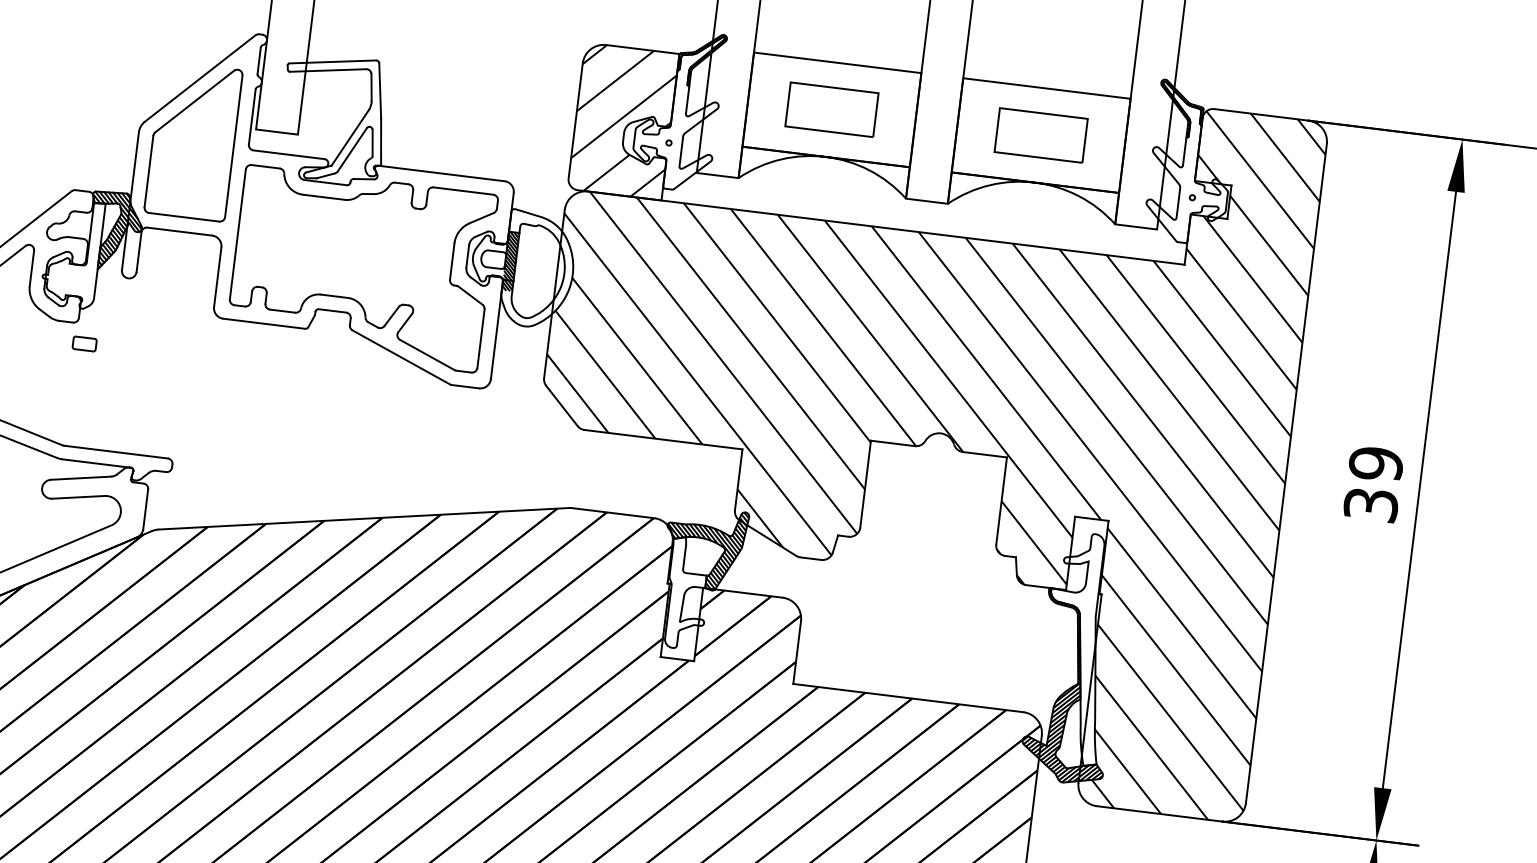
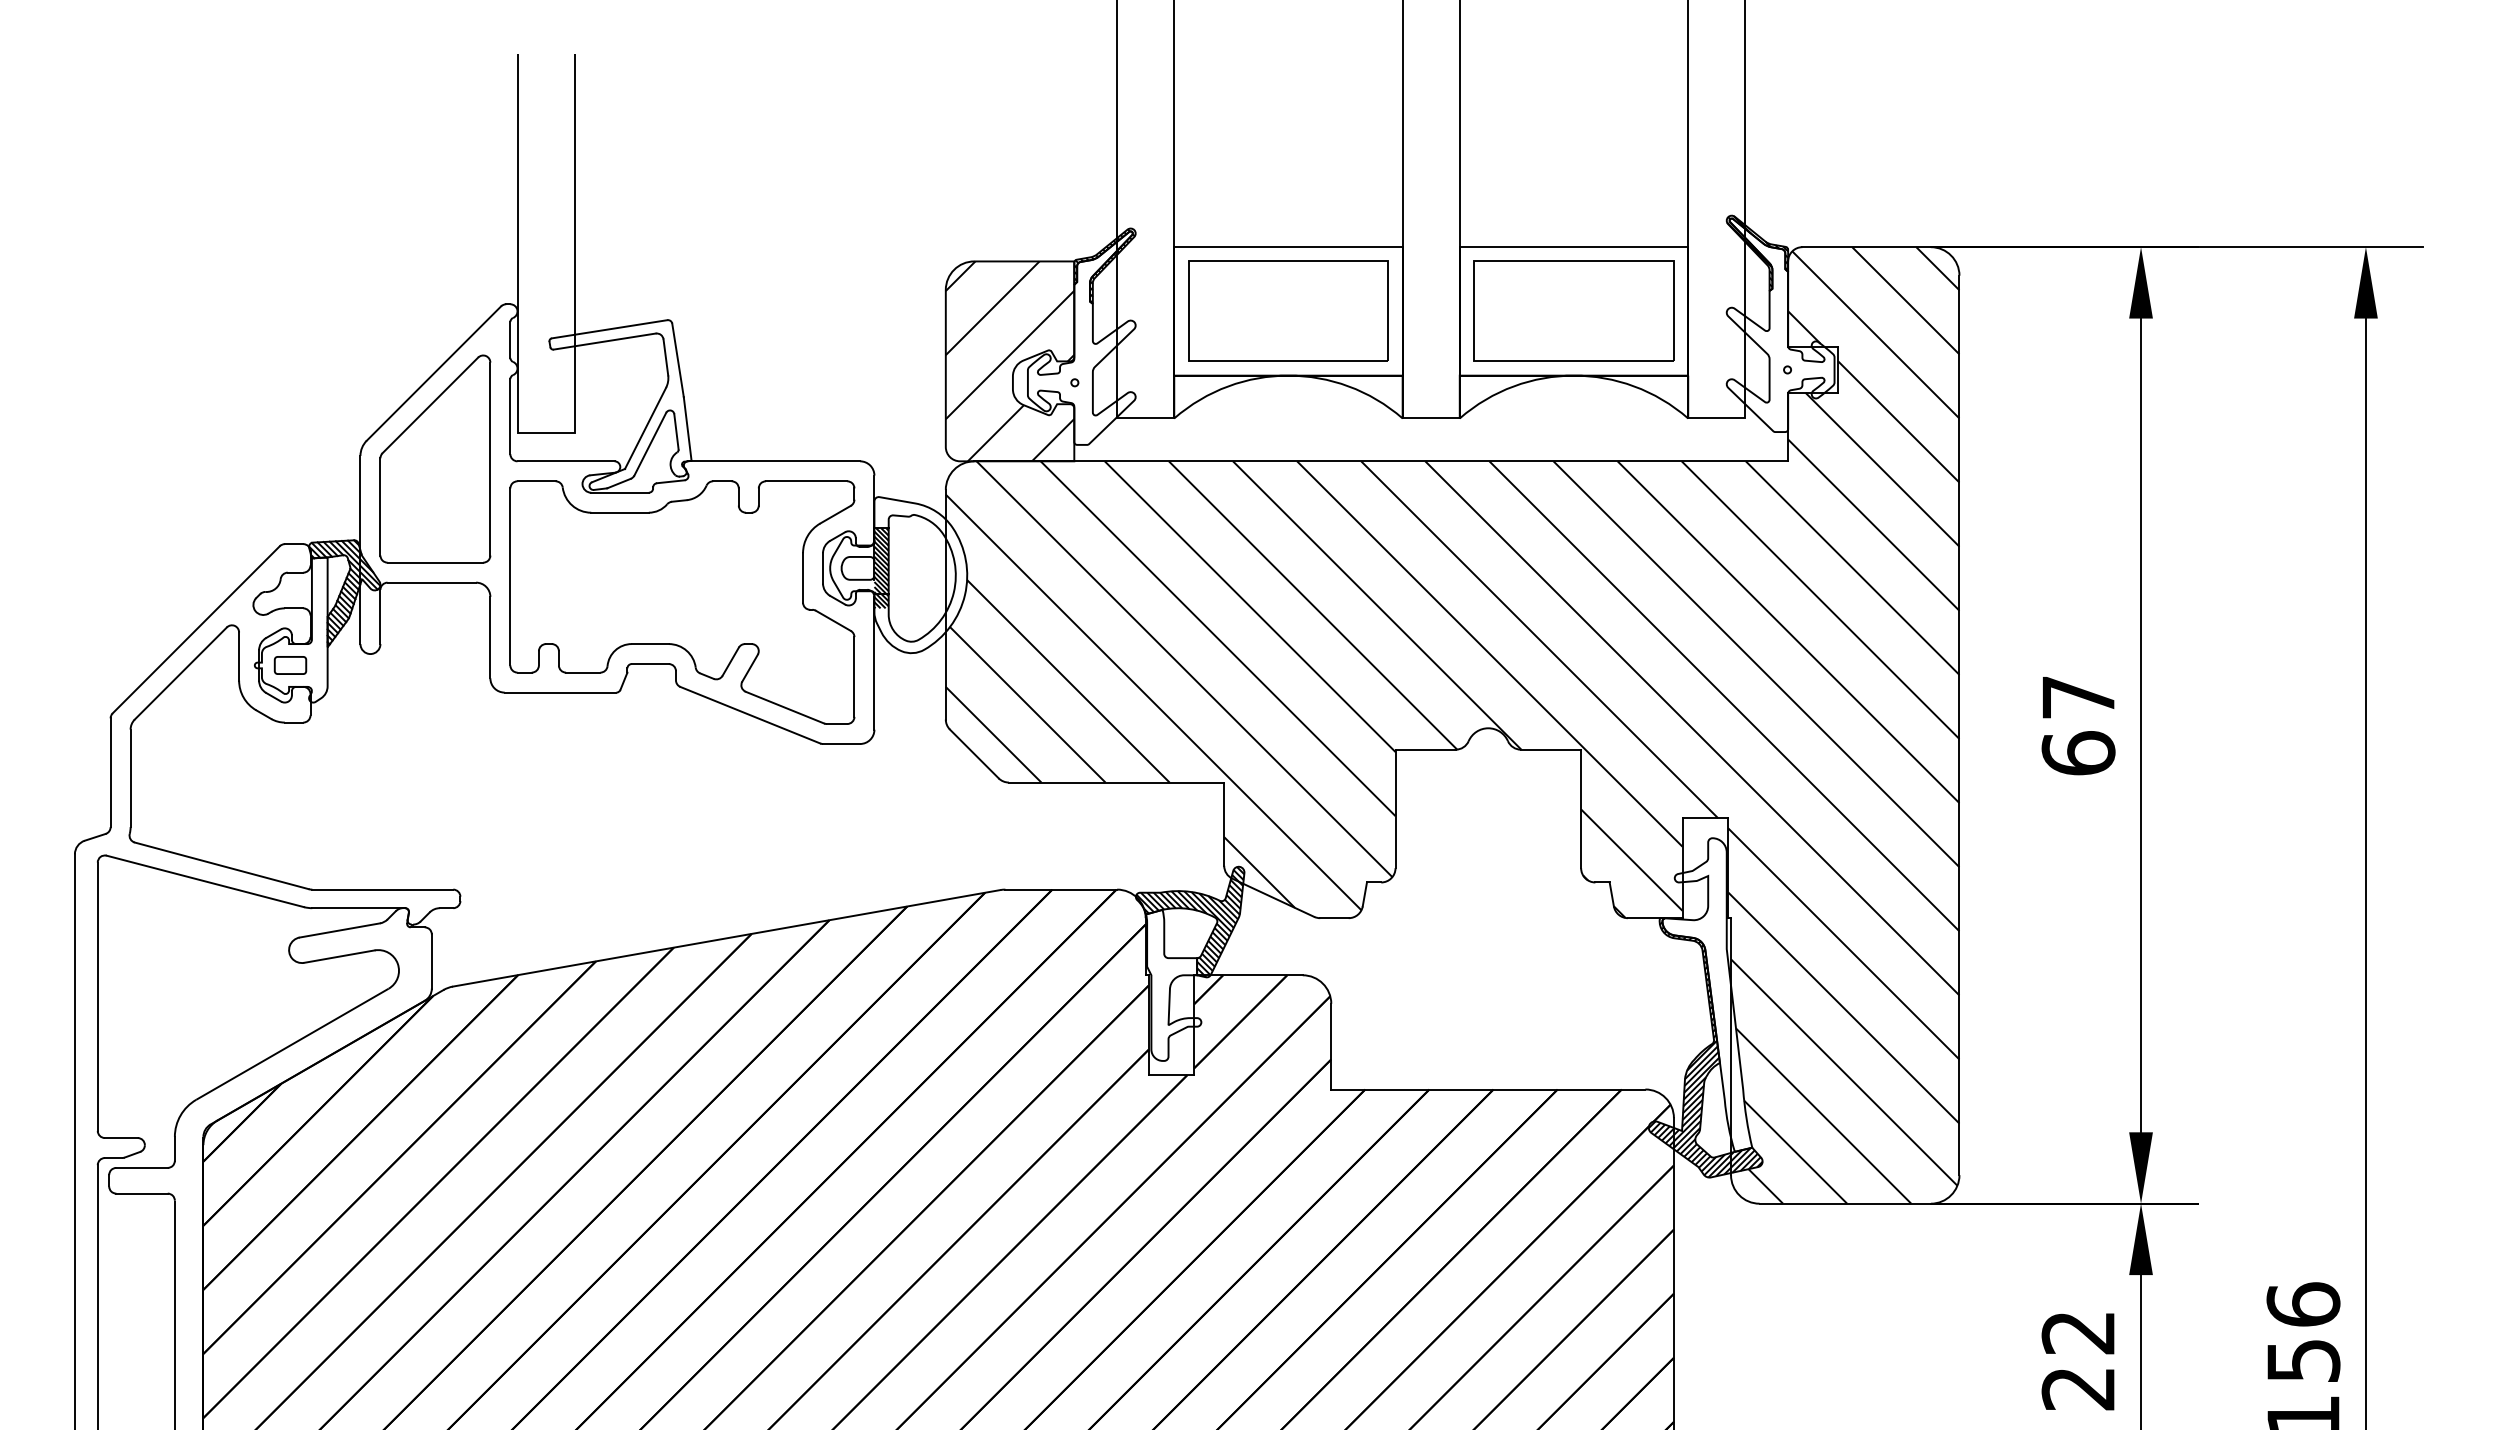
part: (832, 109) -> (1288, 310), size x1.67
part: (1040, 134) -> (1573, 310), size x1.67
part: (84, 344) -> (290, 665), moved
text: (1373, 484) -> (2078, 725), 39 -> 67

